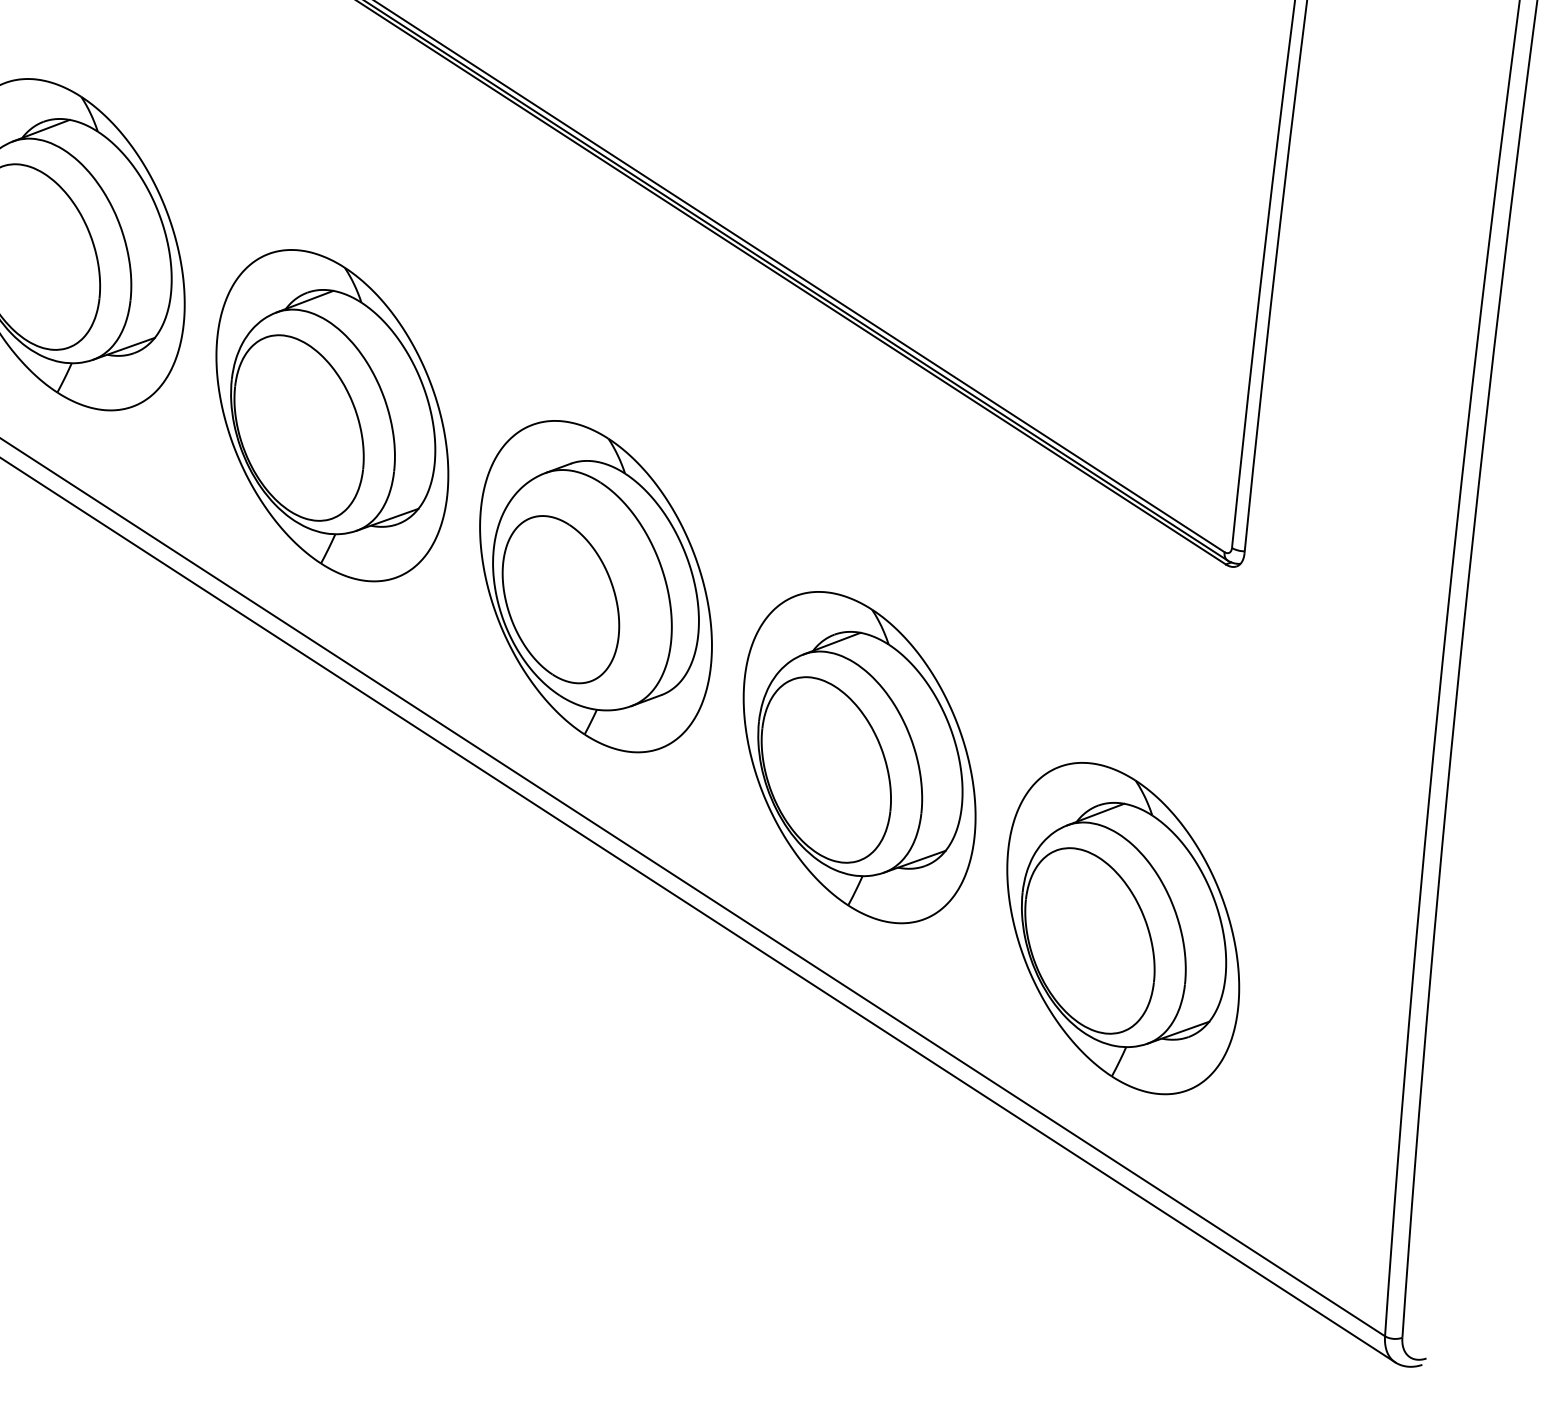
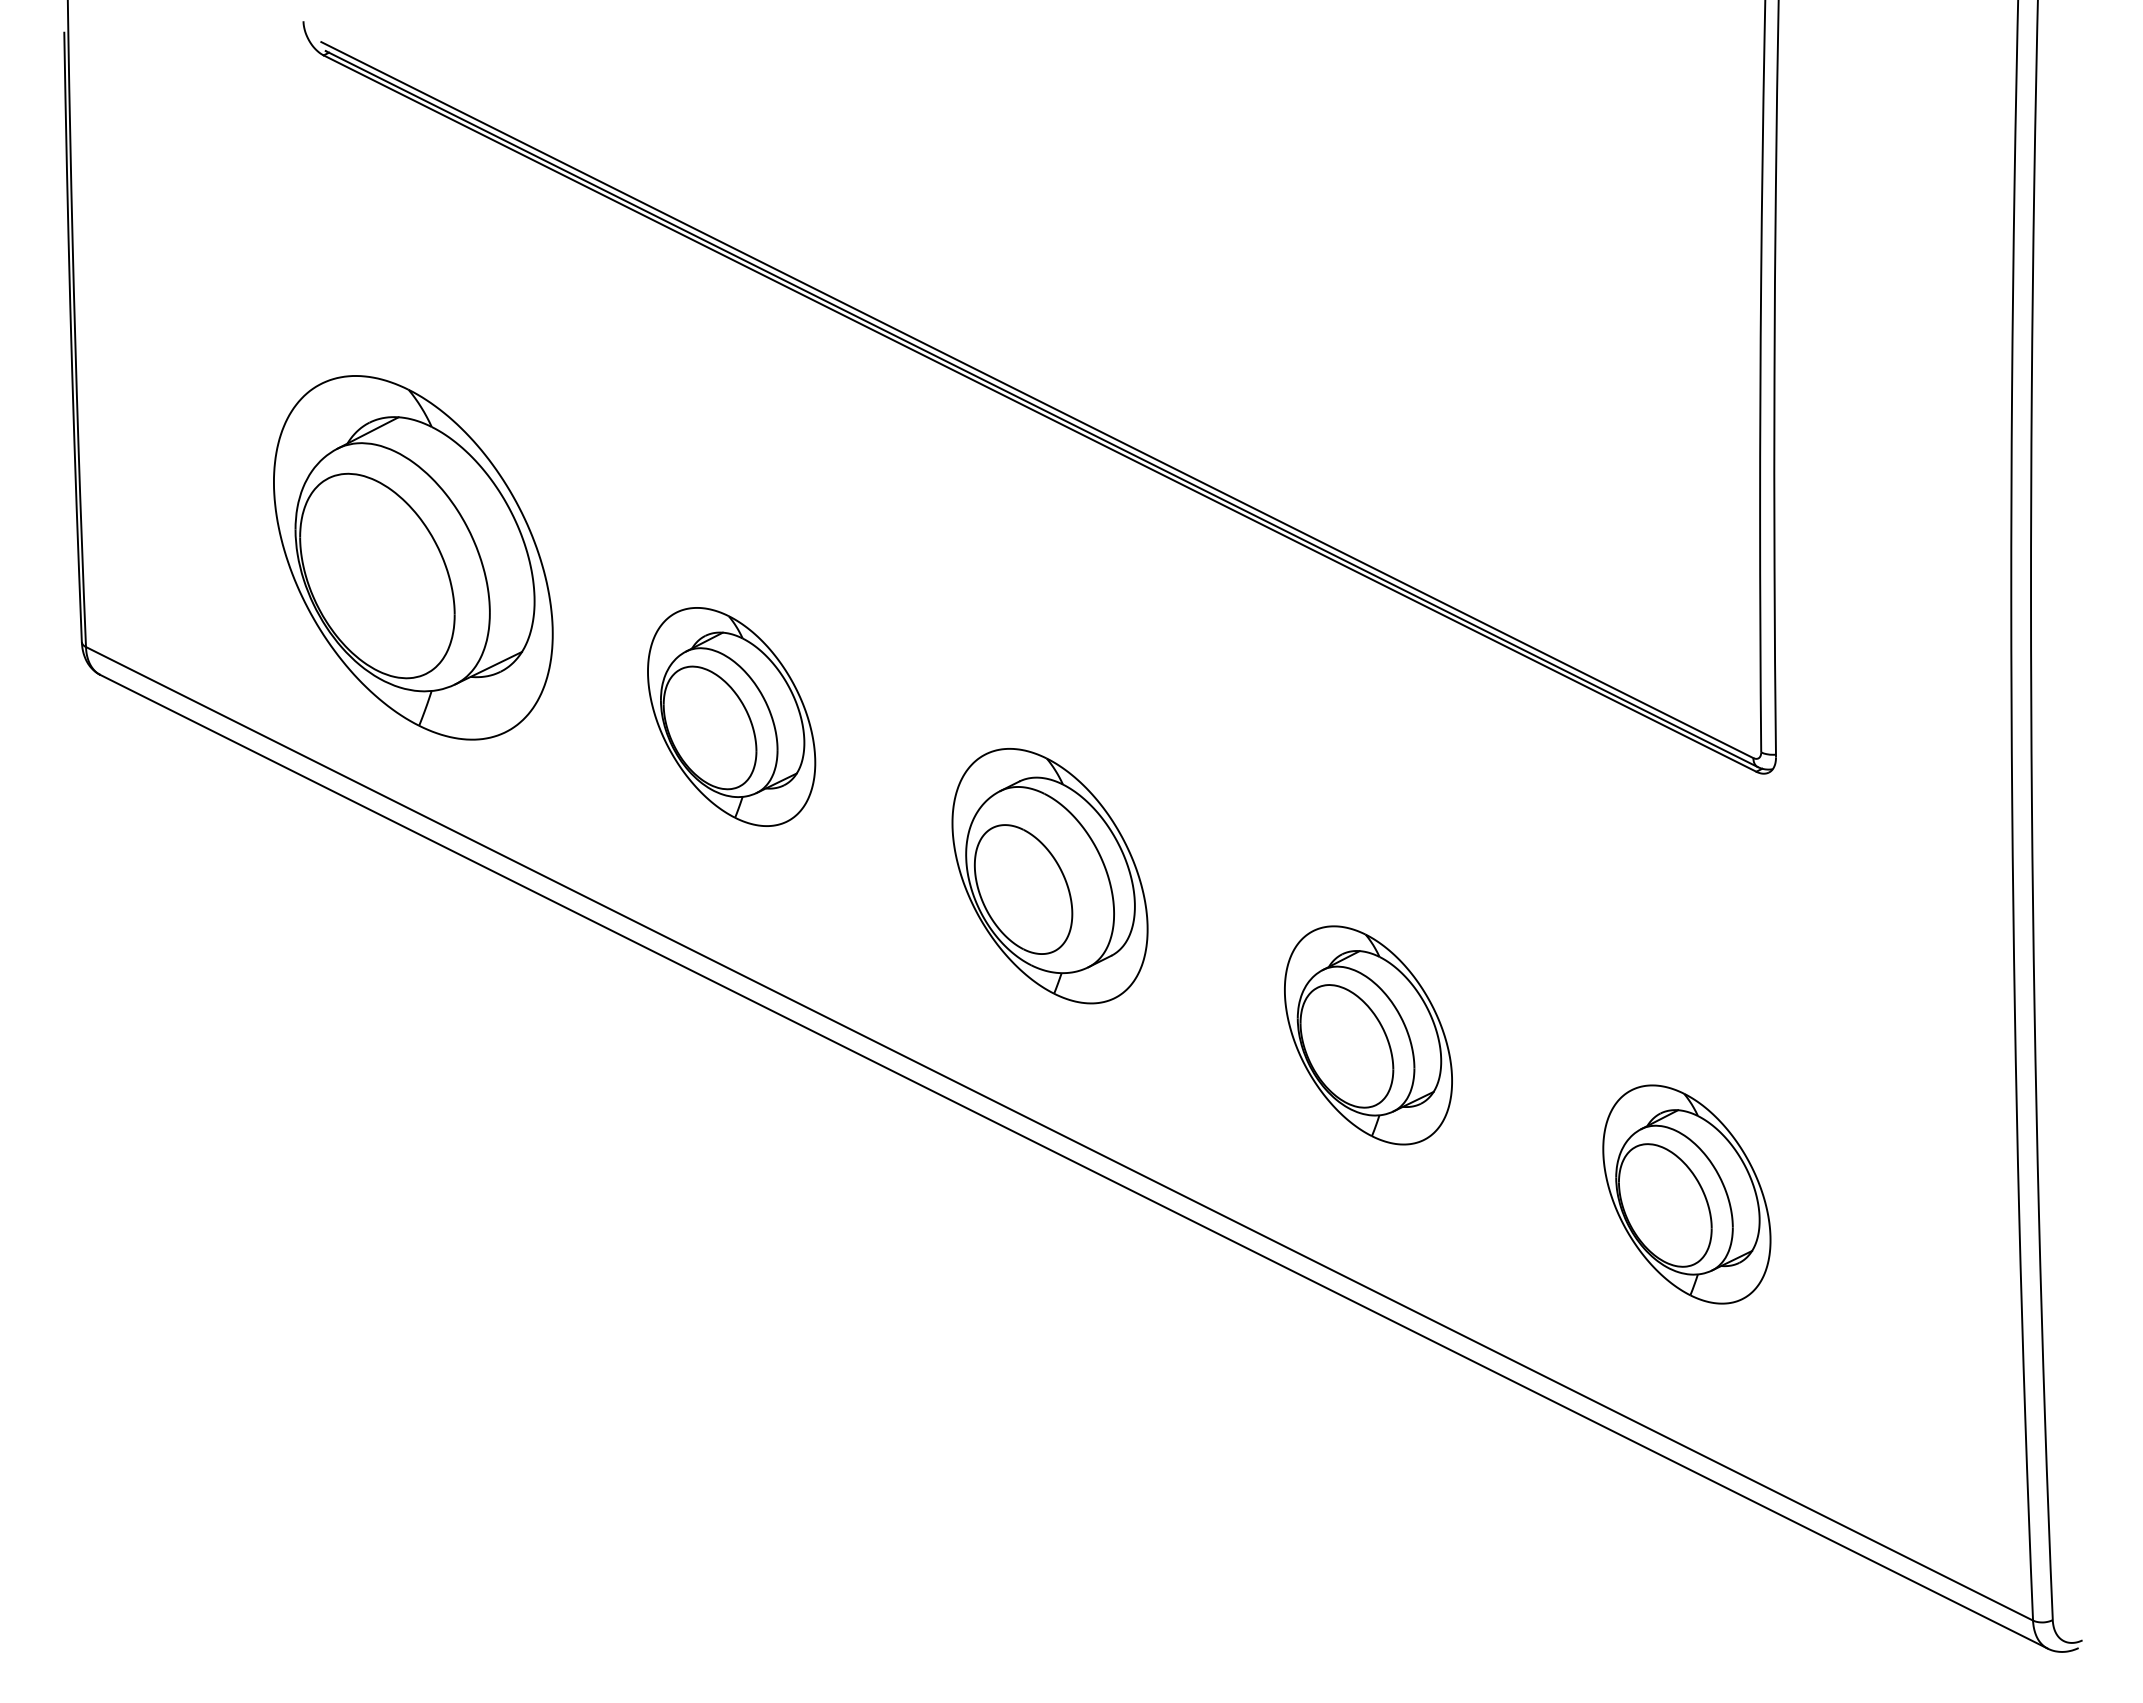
part: (332, 415) -> (731, 716), size x0.6
part: (595, 585) -> (1049, 875), size x0.7
part: (859, 757) -> (1368, 1035), size x0.6
part: (1122, 928) -> (1686, 1194), size x0.6

